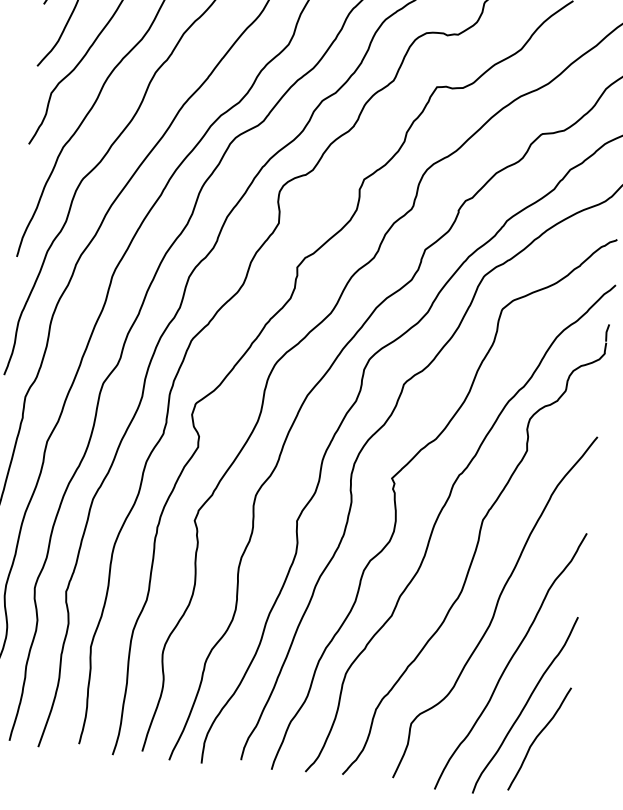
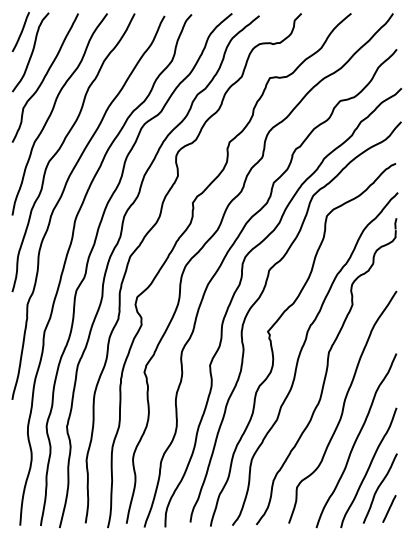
line: (550, 771) -> (389, 508), added

